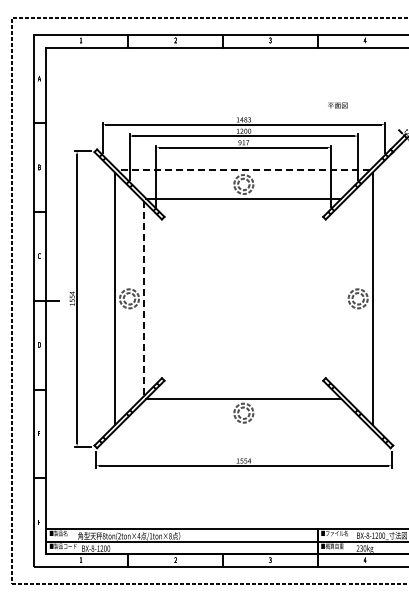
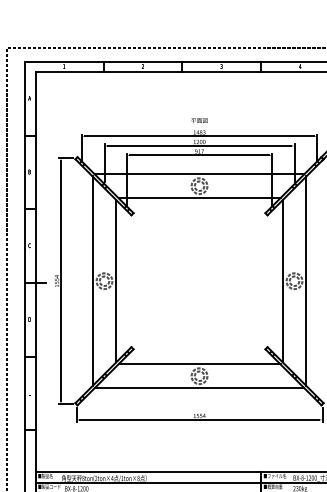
text: (337, 105) -> (199, 120), moved
line: (243, 170) -> (199, 174), dashed -> solid
line: (343, 298) -> (282, 280), added
line: (143, 299) -> (116, 281), dashed -> solid
line: (243, 427) -> (199, 388), added

